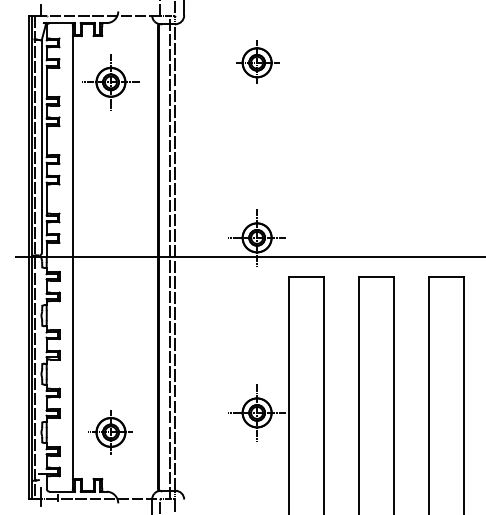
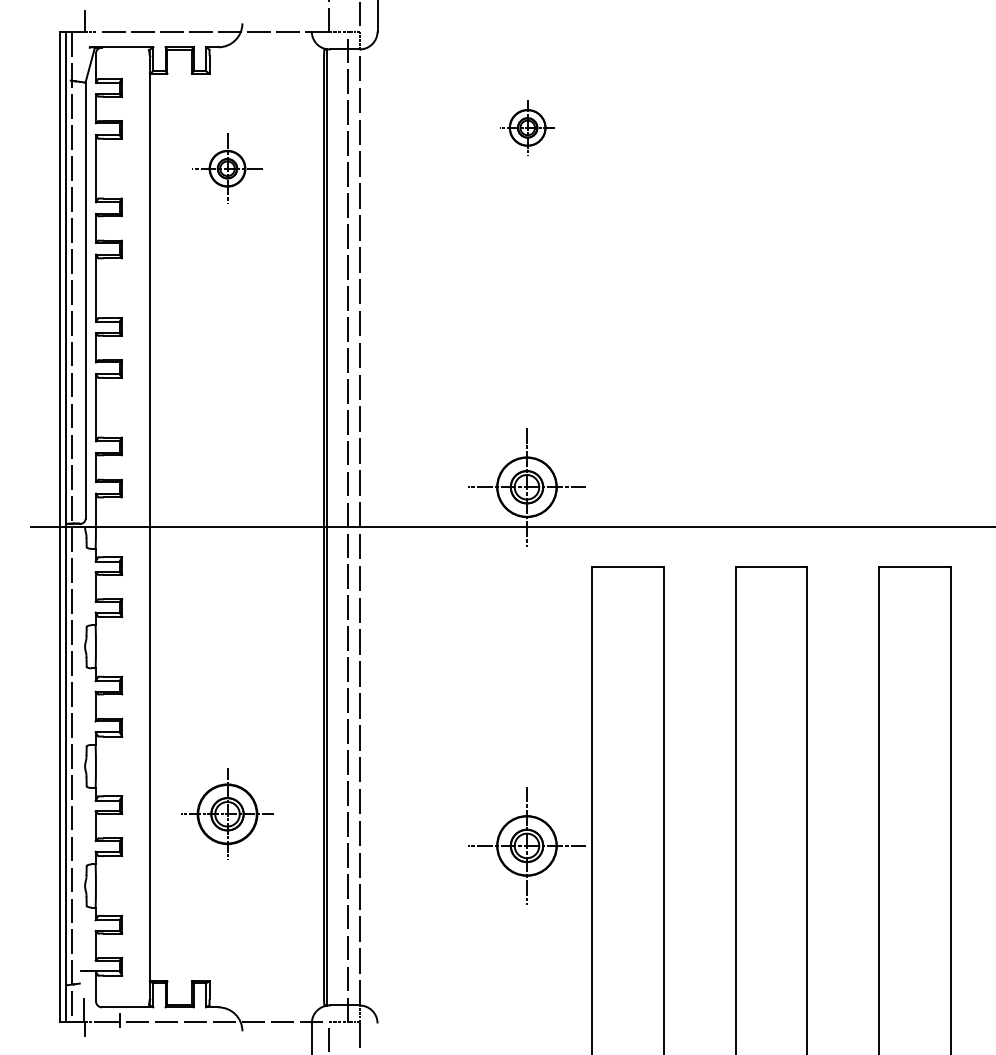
part: (257, 61) -> (527, 125), size x0.6
part: (110, 82) -> (226, 168), size x0.6
part: (110, 432) -> (226, 814), moved

